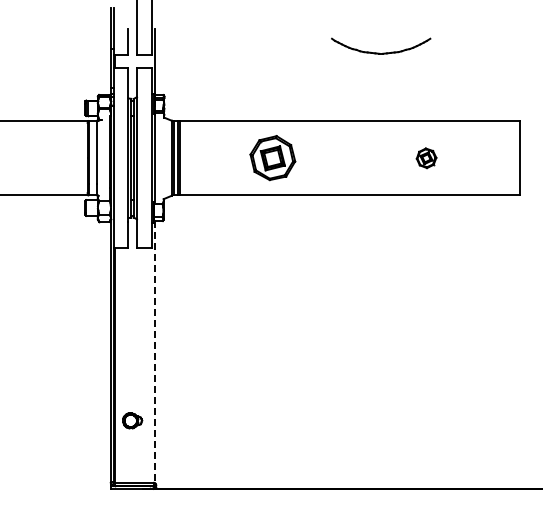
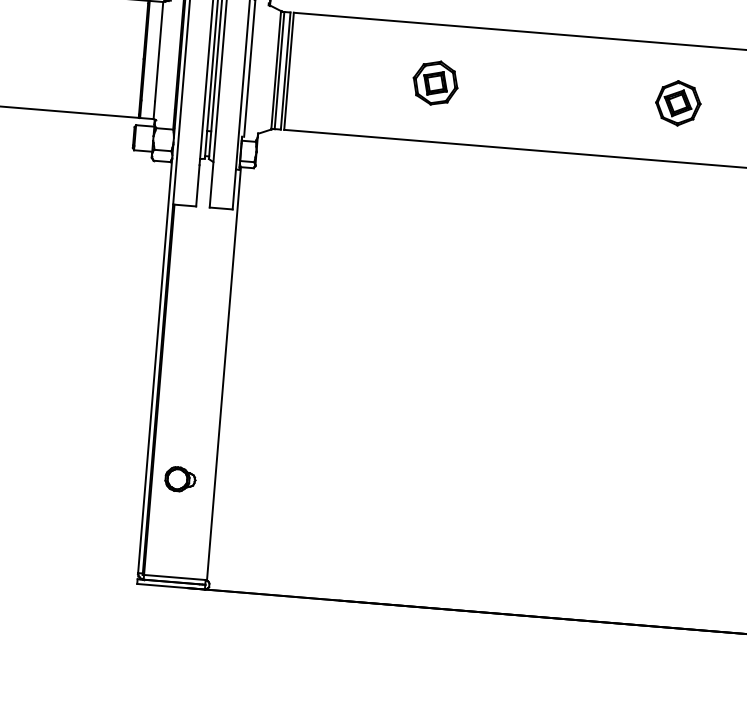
part: (272, 157) -> (435, 82), size x0.62
part: (426, 158) -> (678, 103), size x1.43
line: (154, 352) -> (223, 374), dashed -> solid

